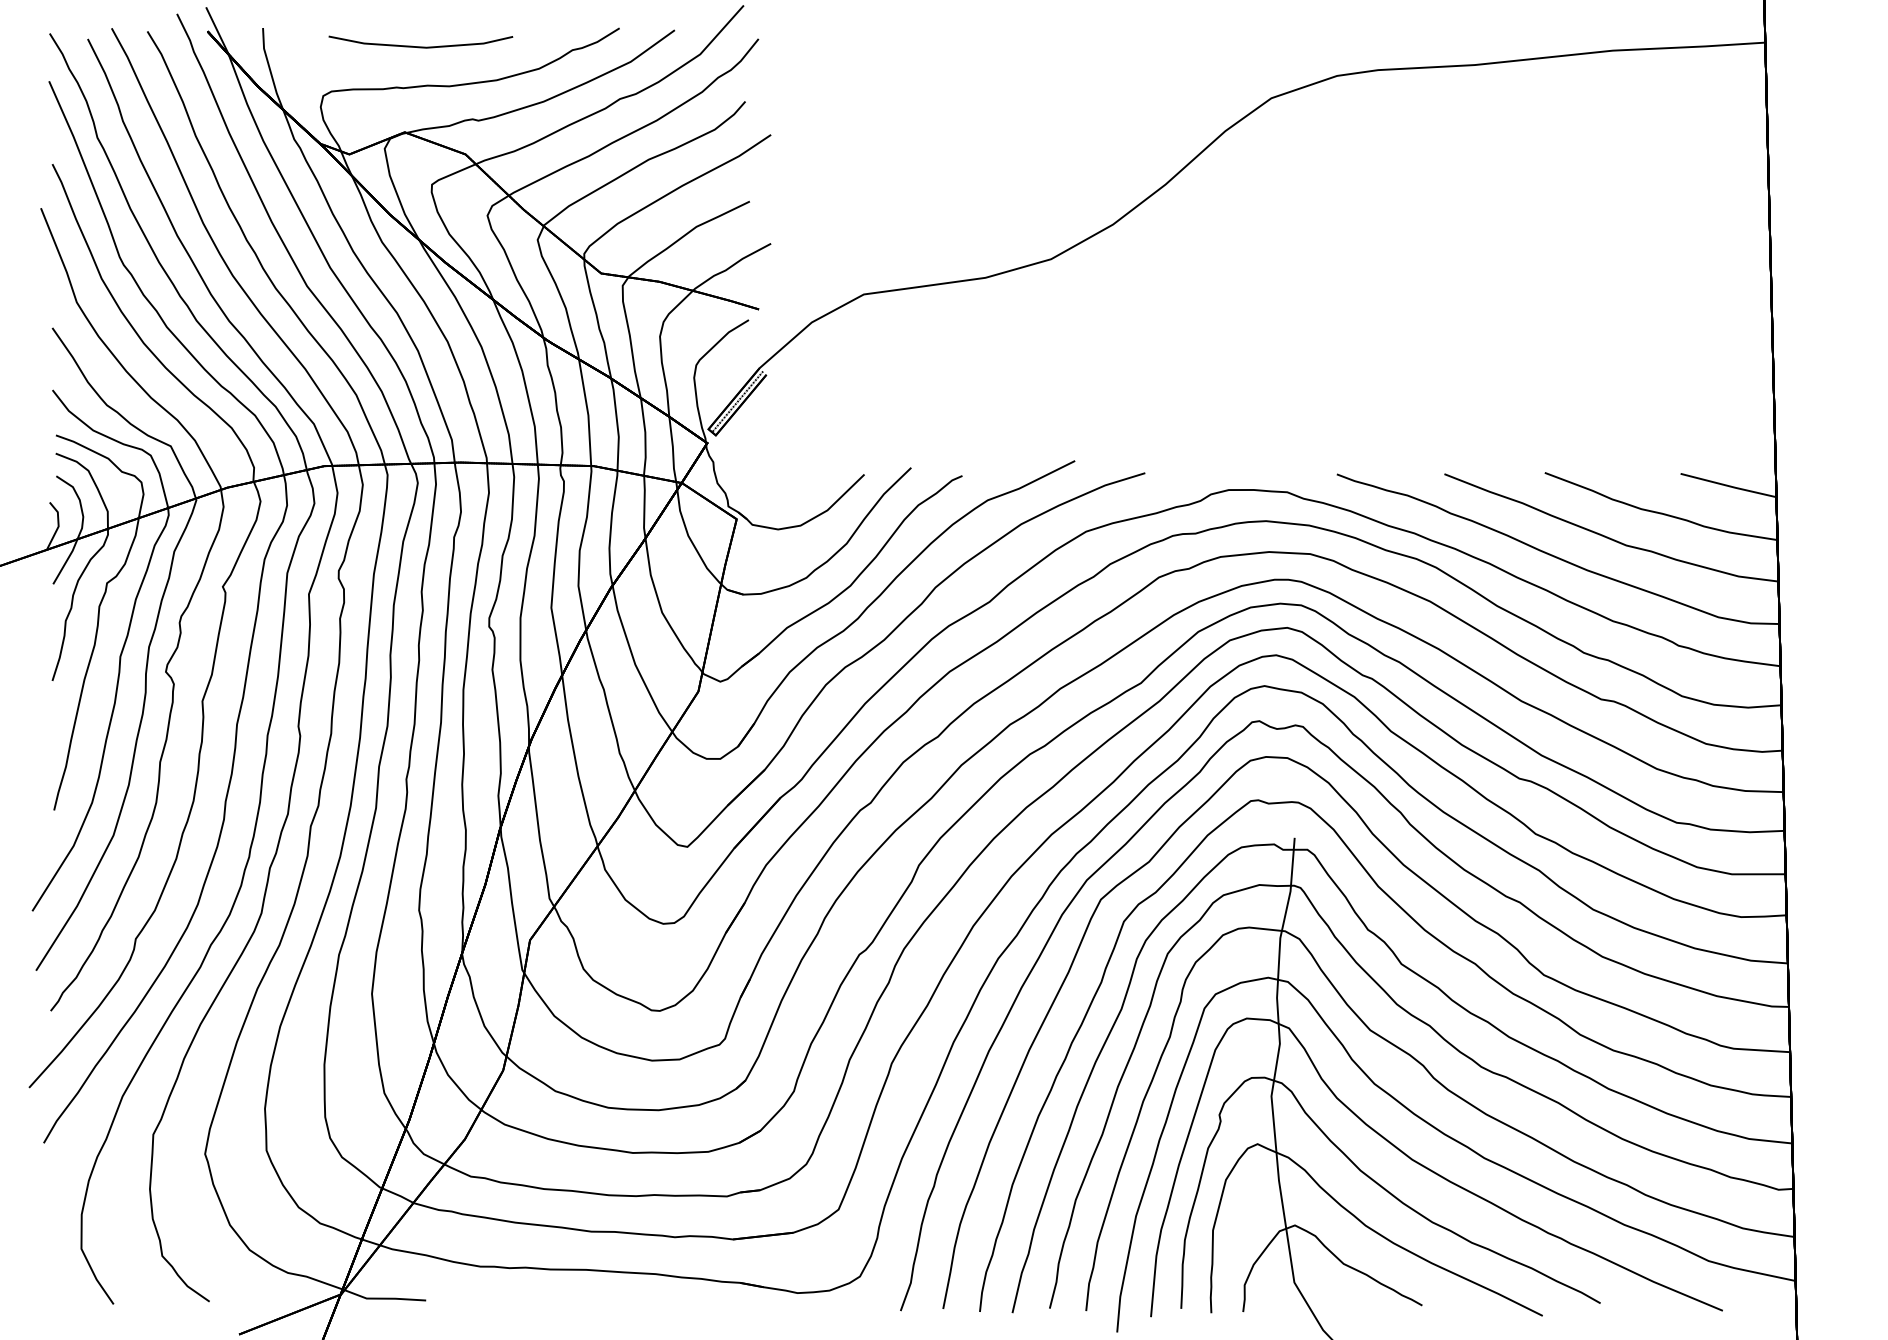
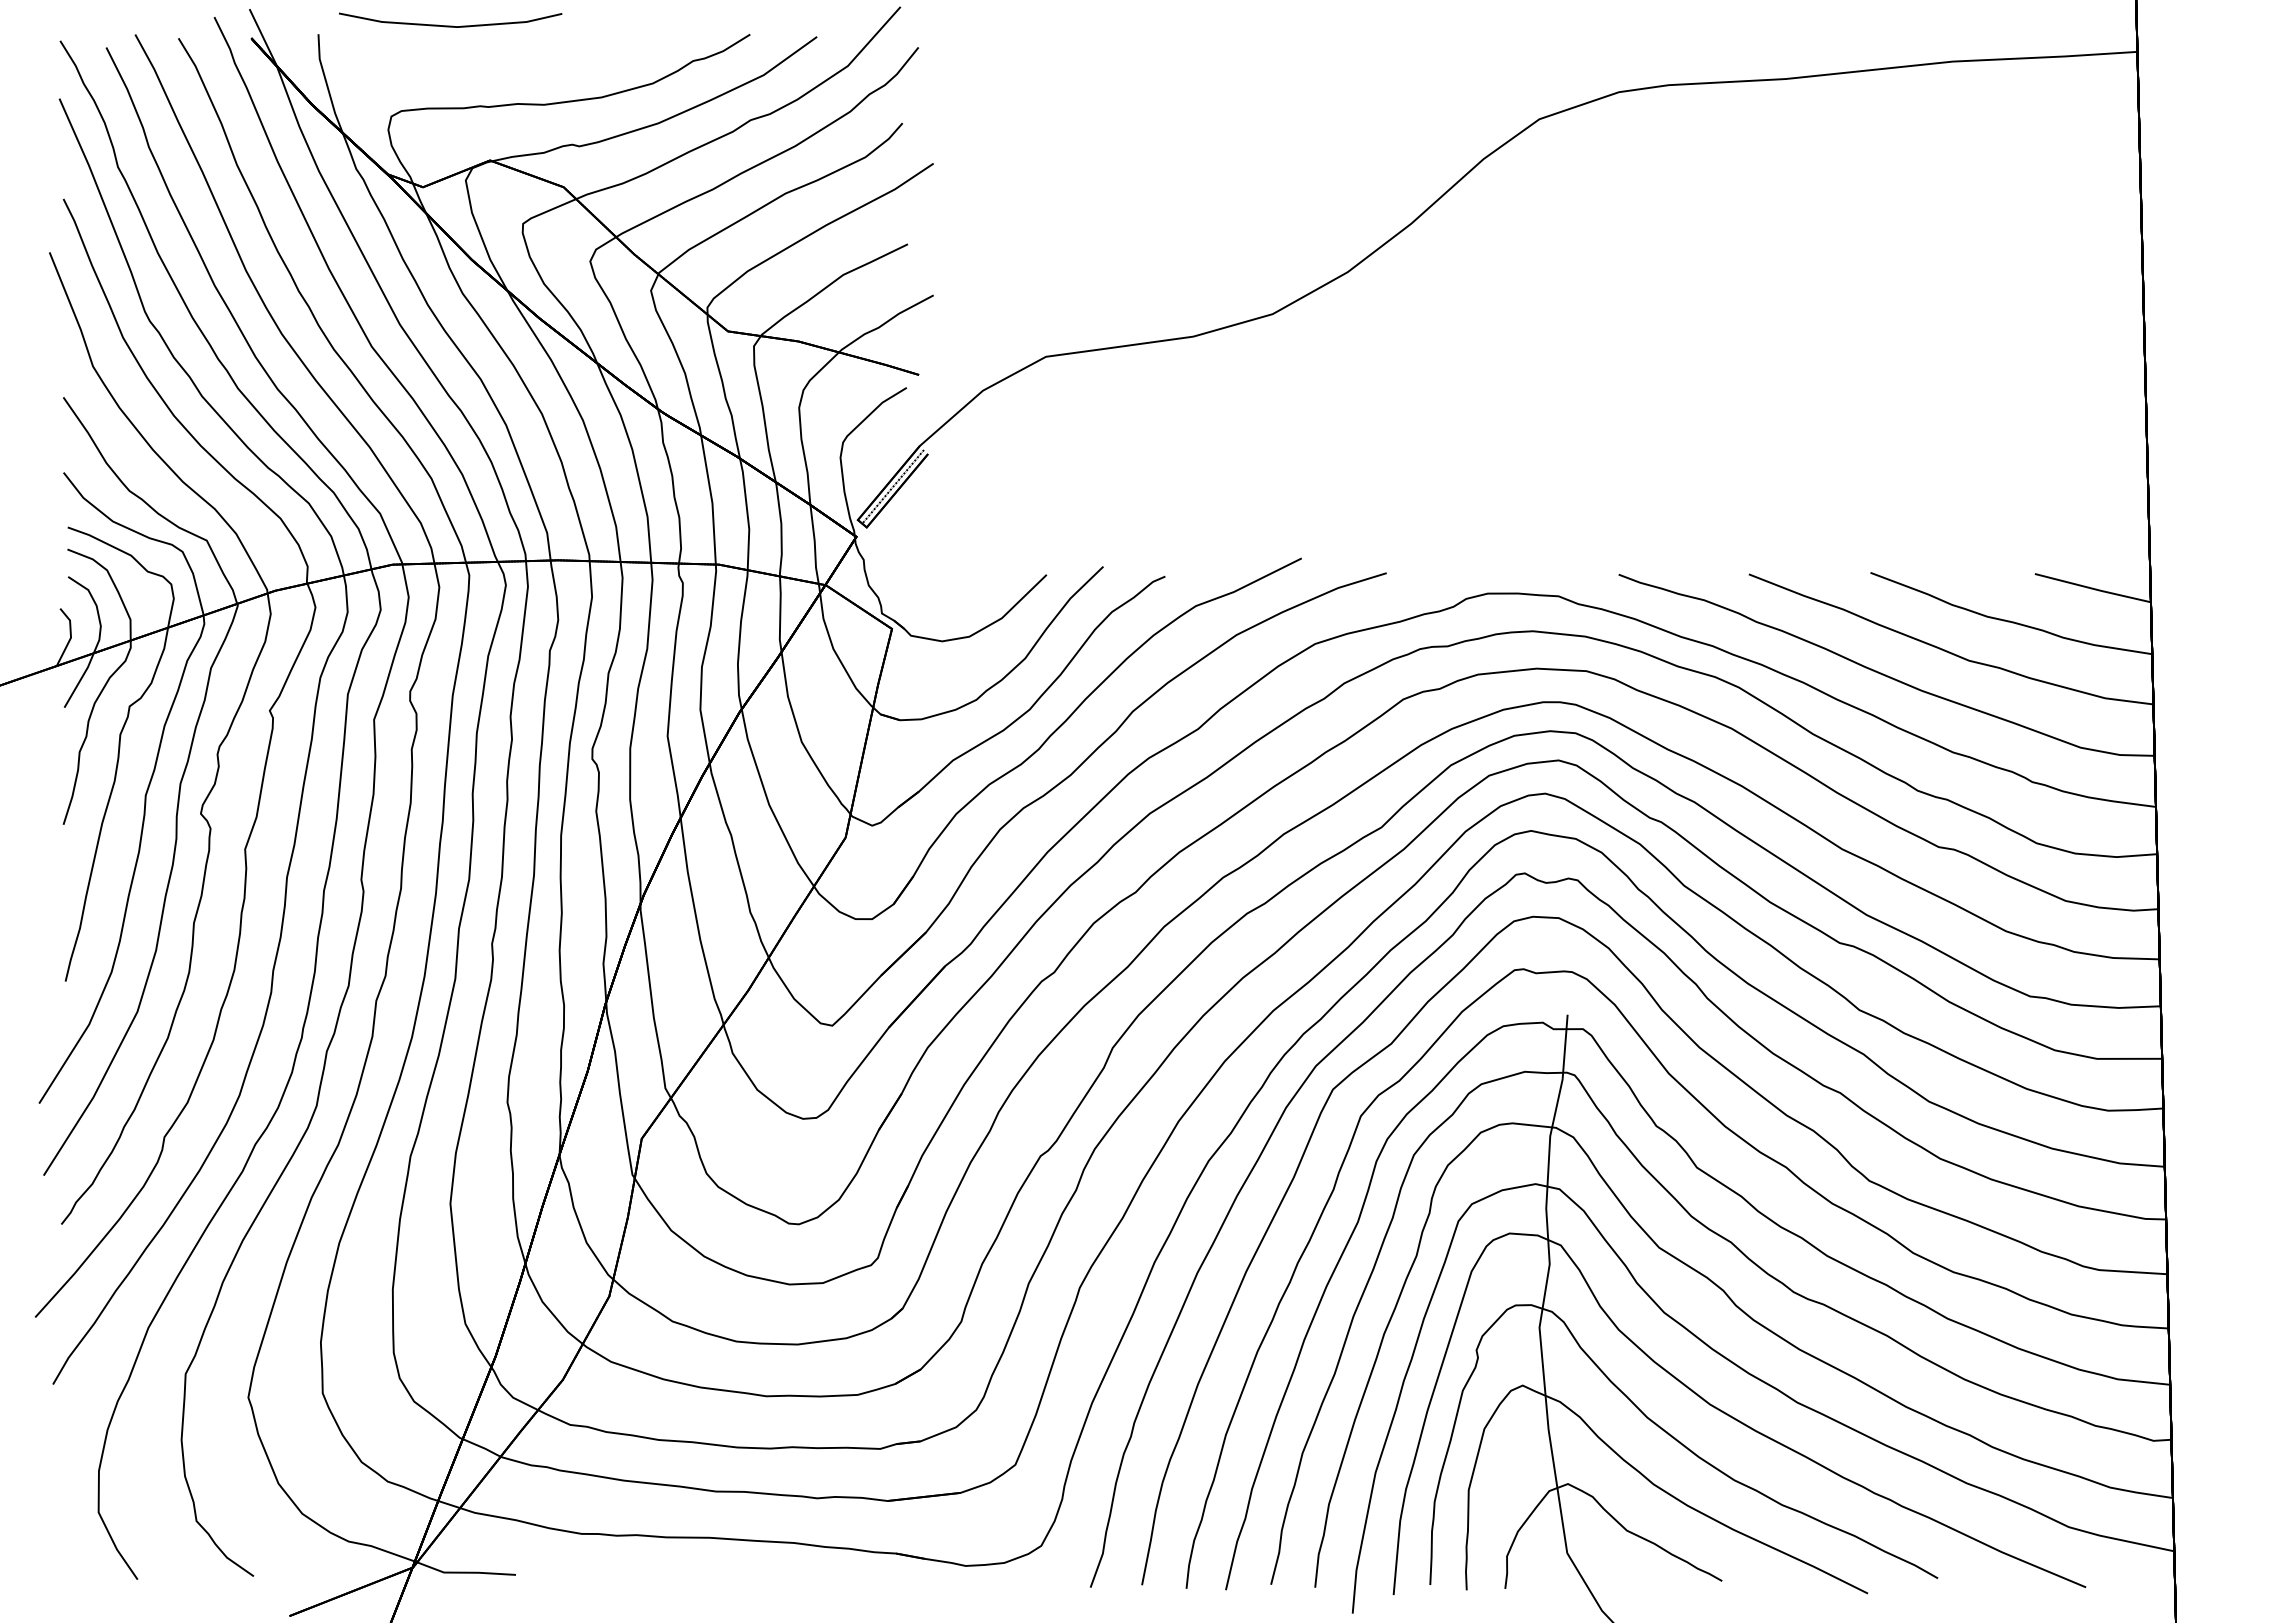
line: (420, 46) -> (450, 25), moved

